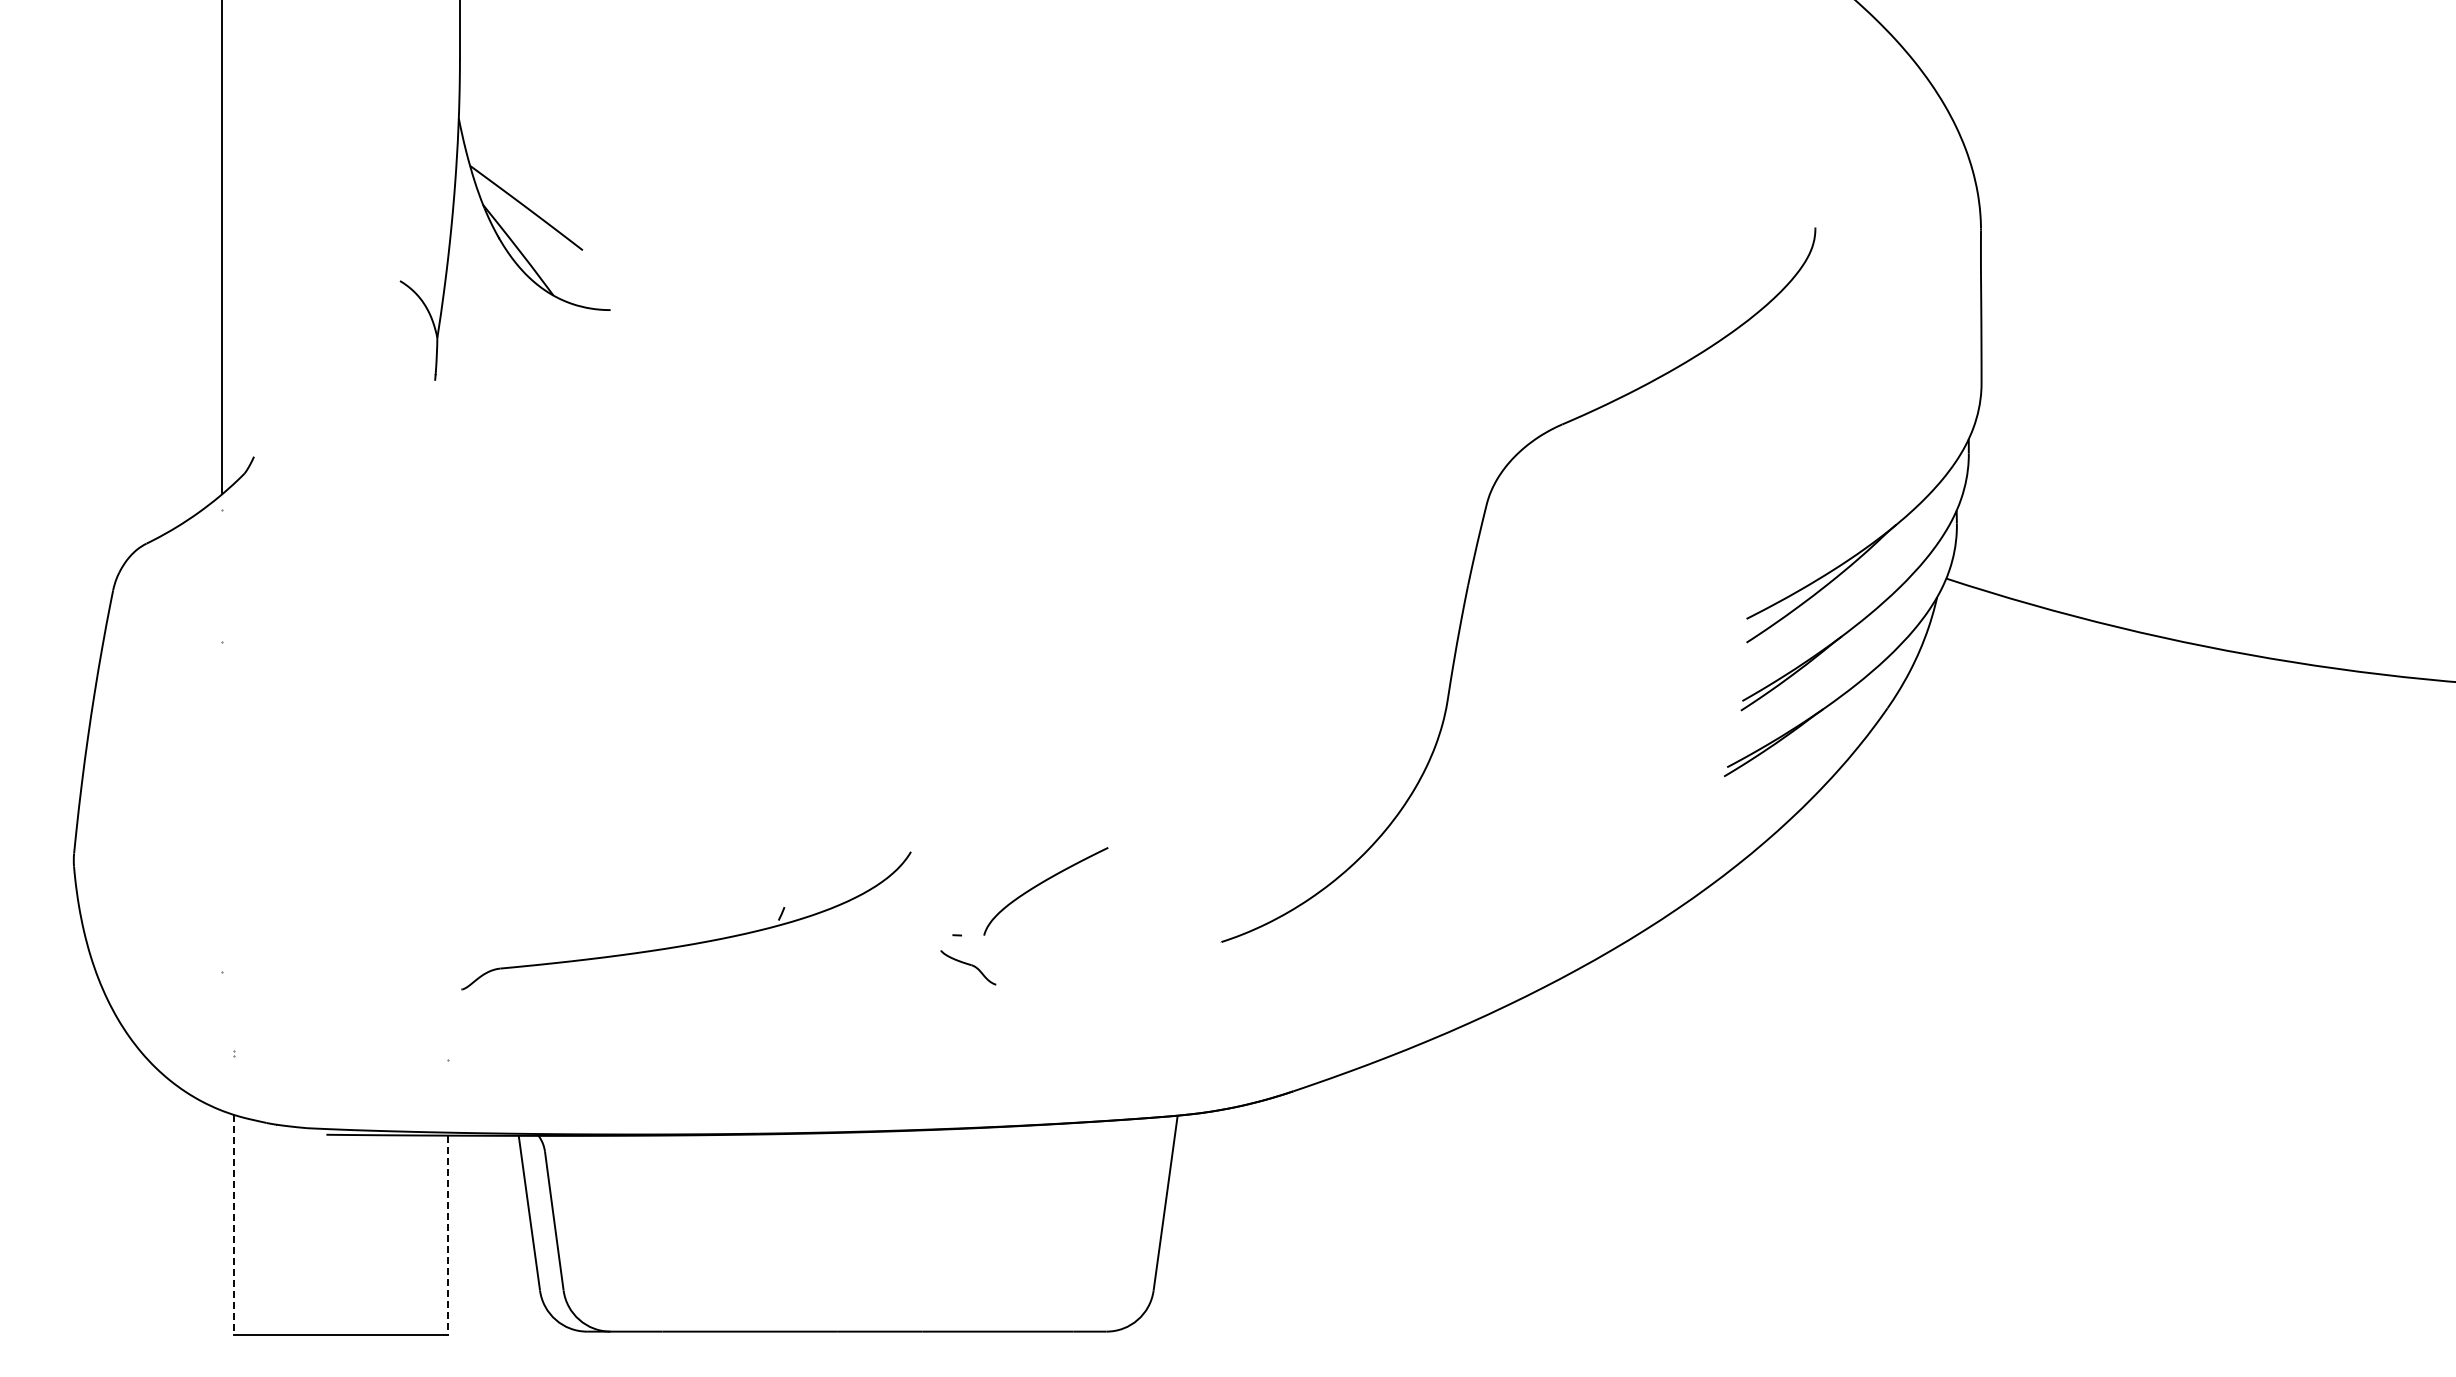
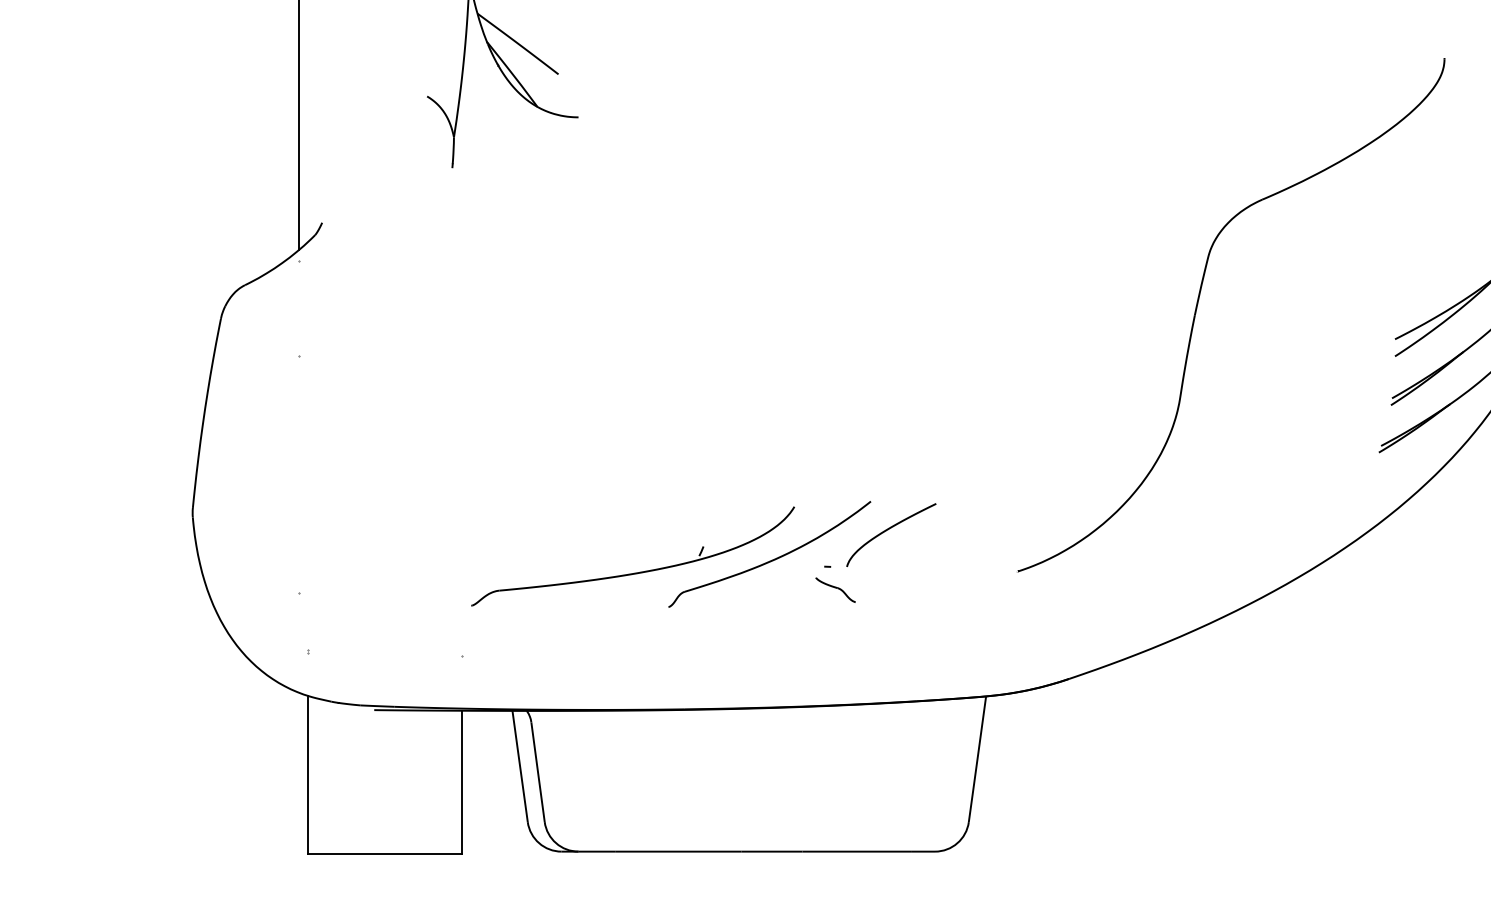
part: (880, 925) -> (772, 559), added
line: (234, 1225) -> (308, 775), dashed -> solid
line: (448, 1235) -> (461, 782), dashed -> solid

